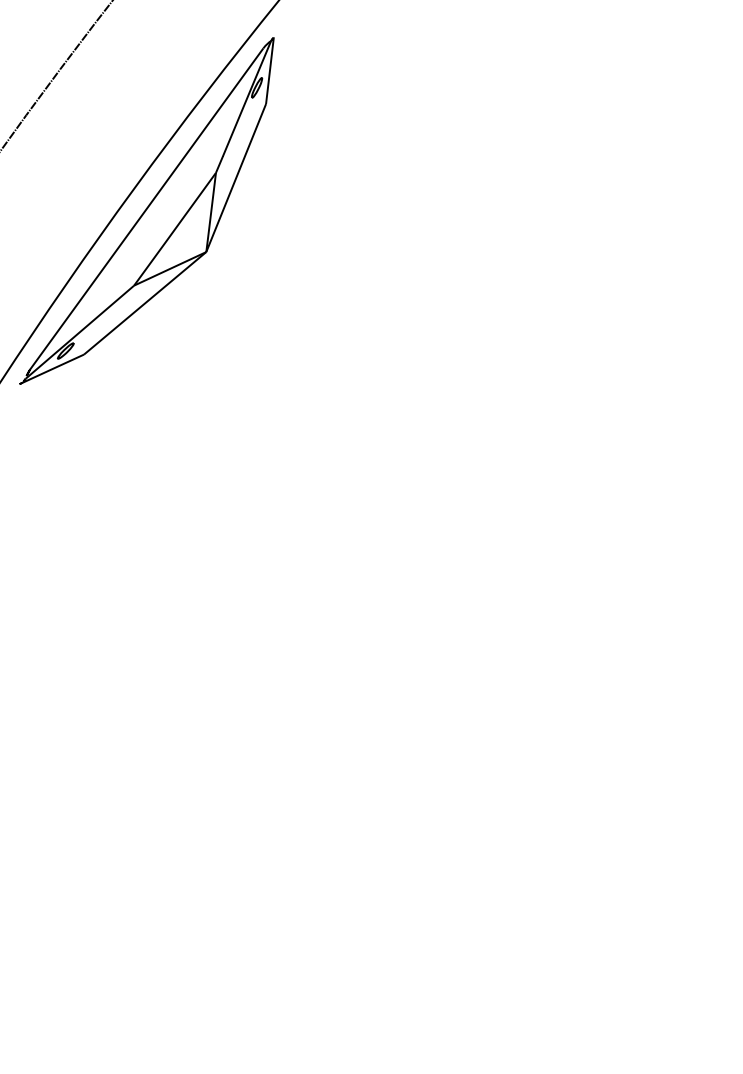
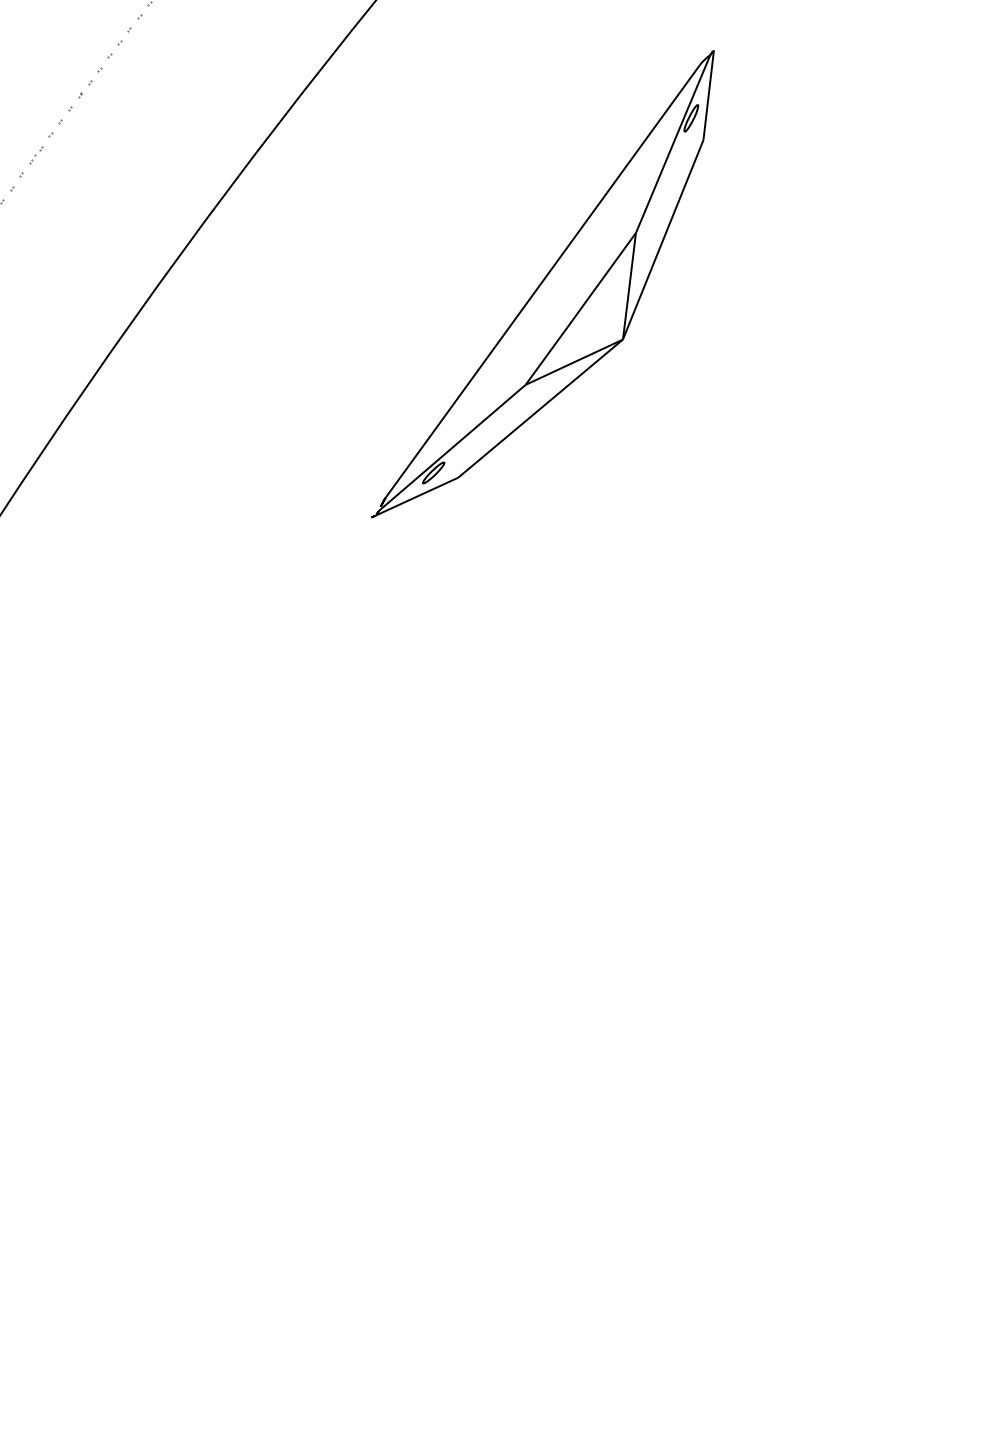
part: (146, 211) -> (542, 284), moved

